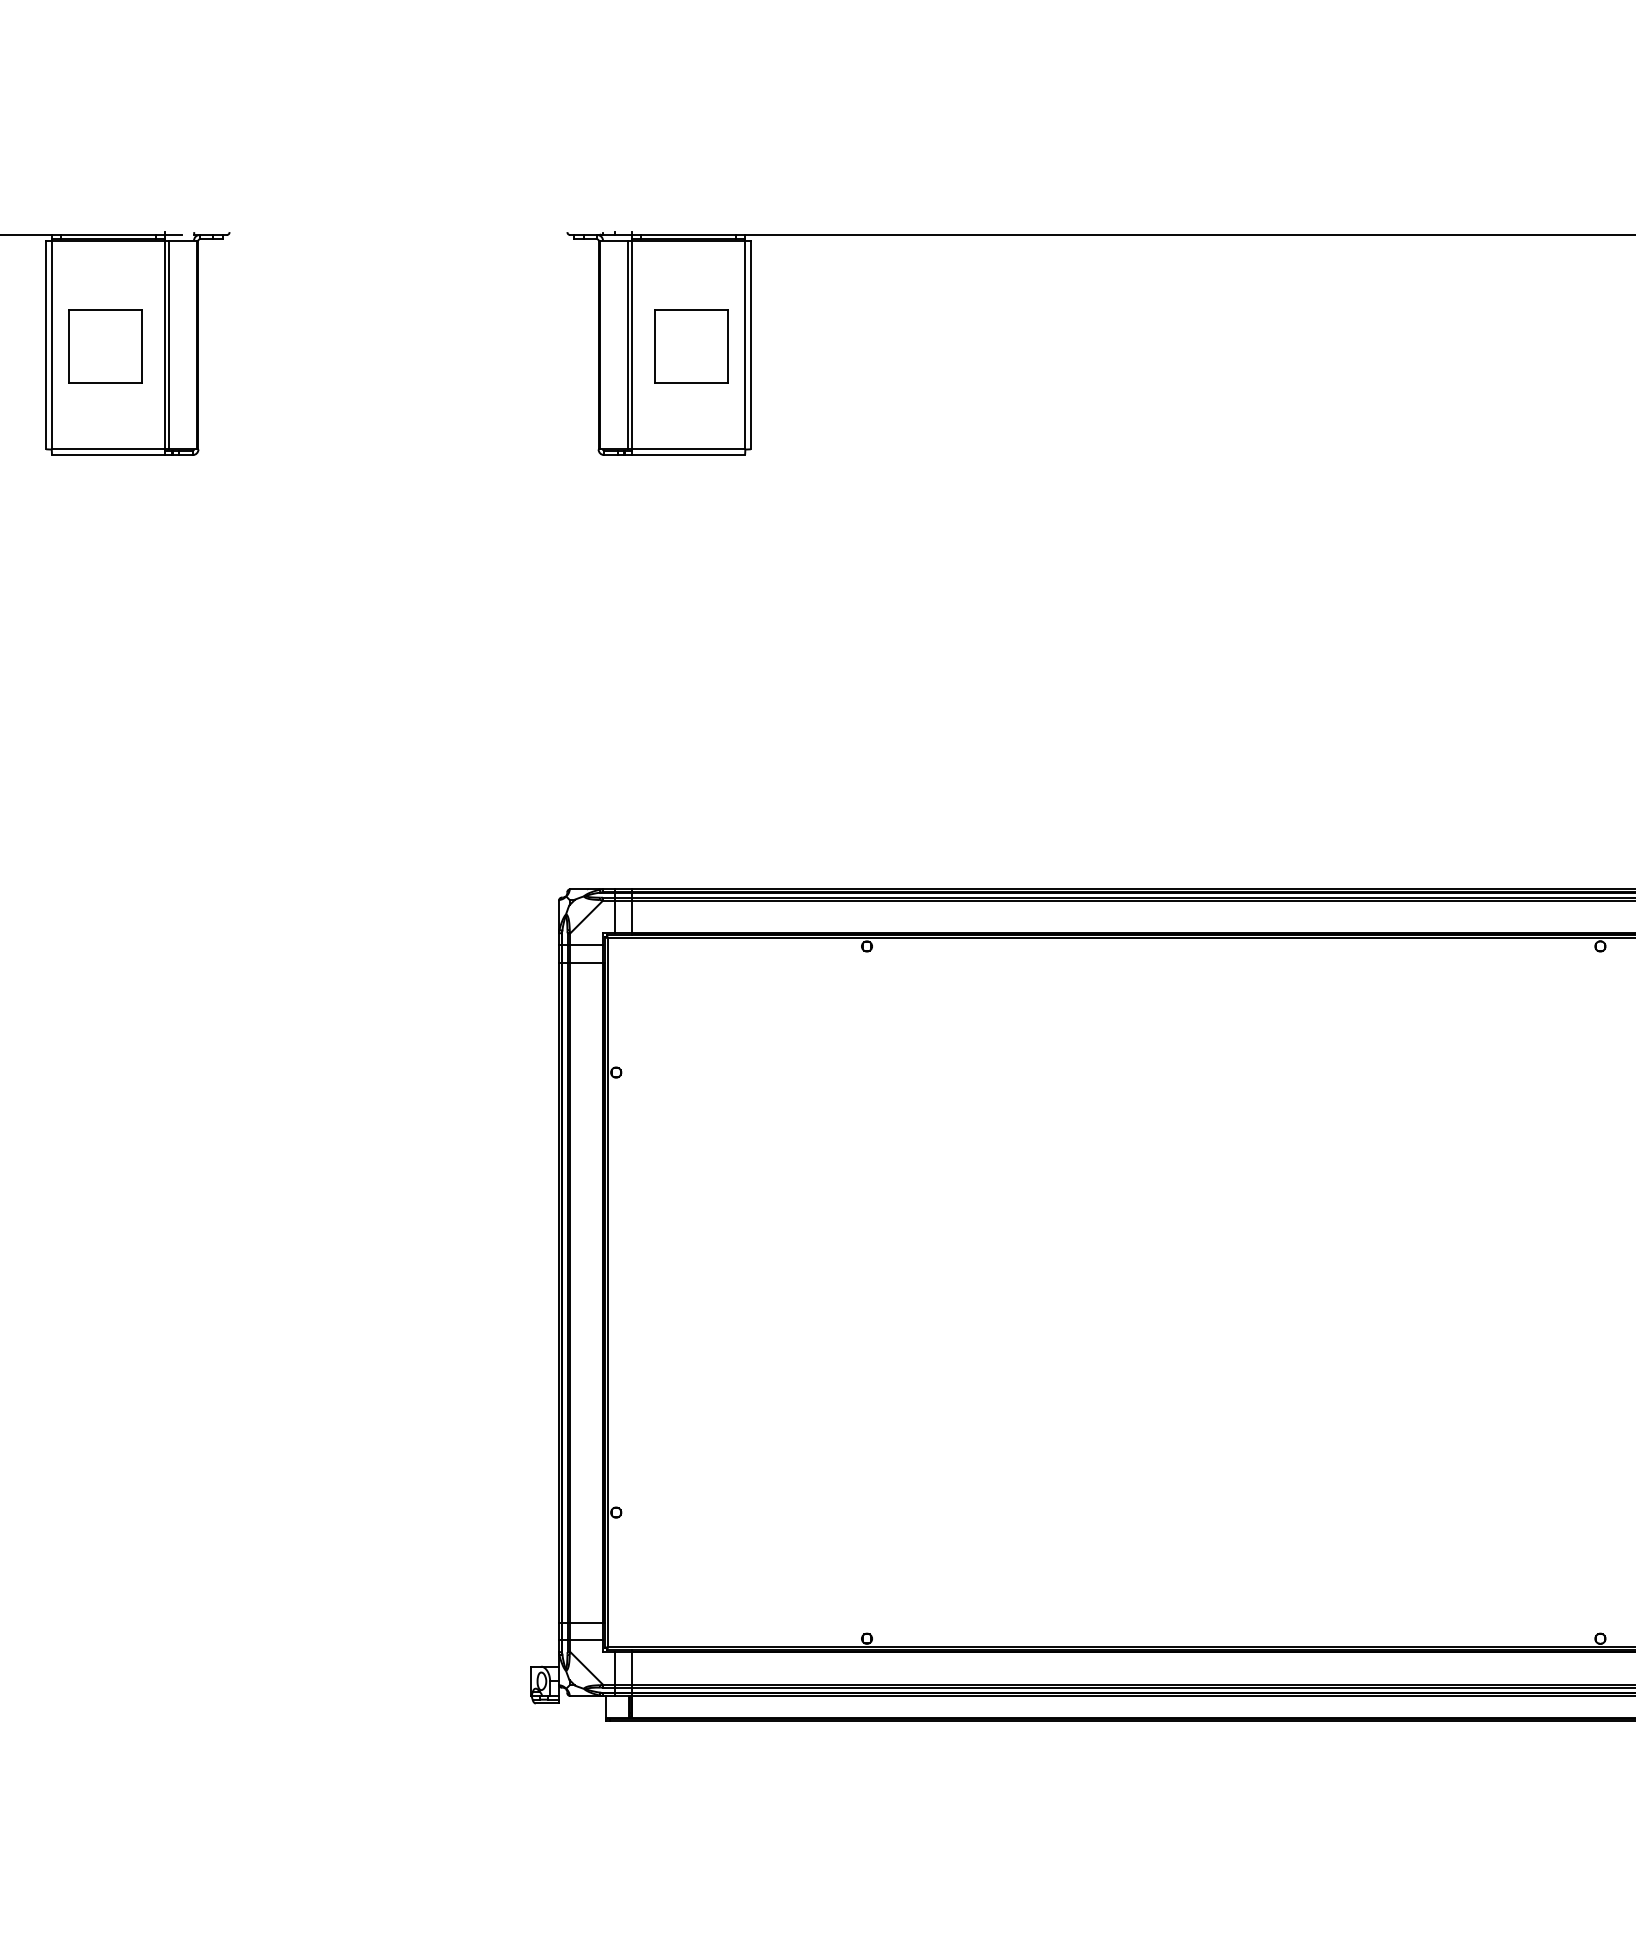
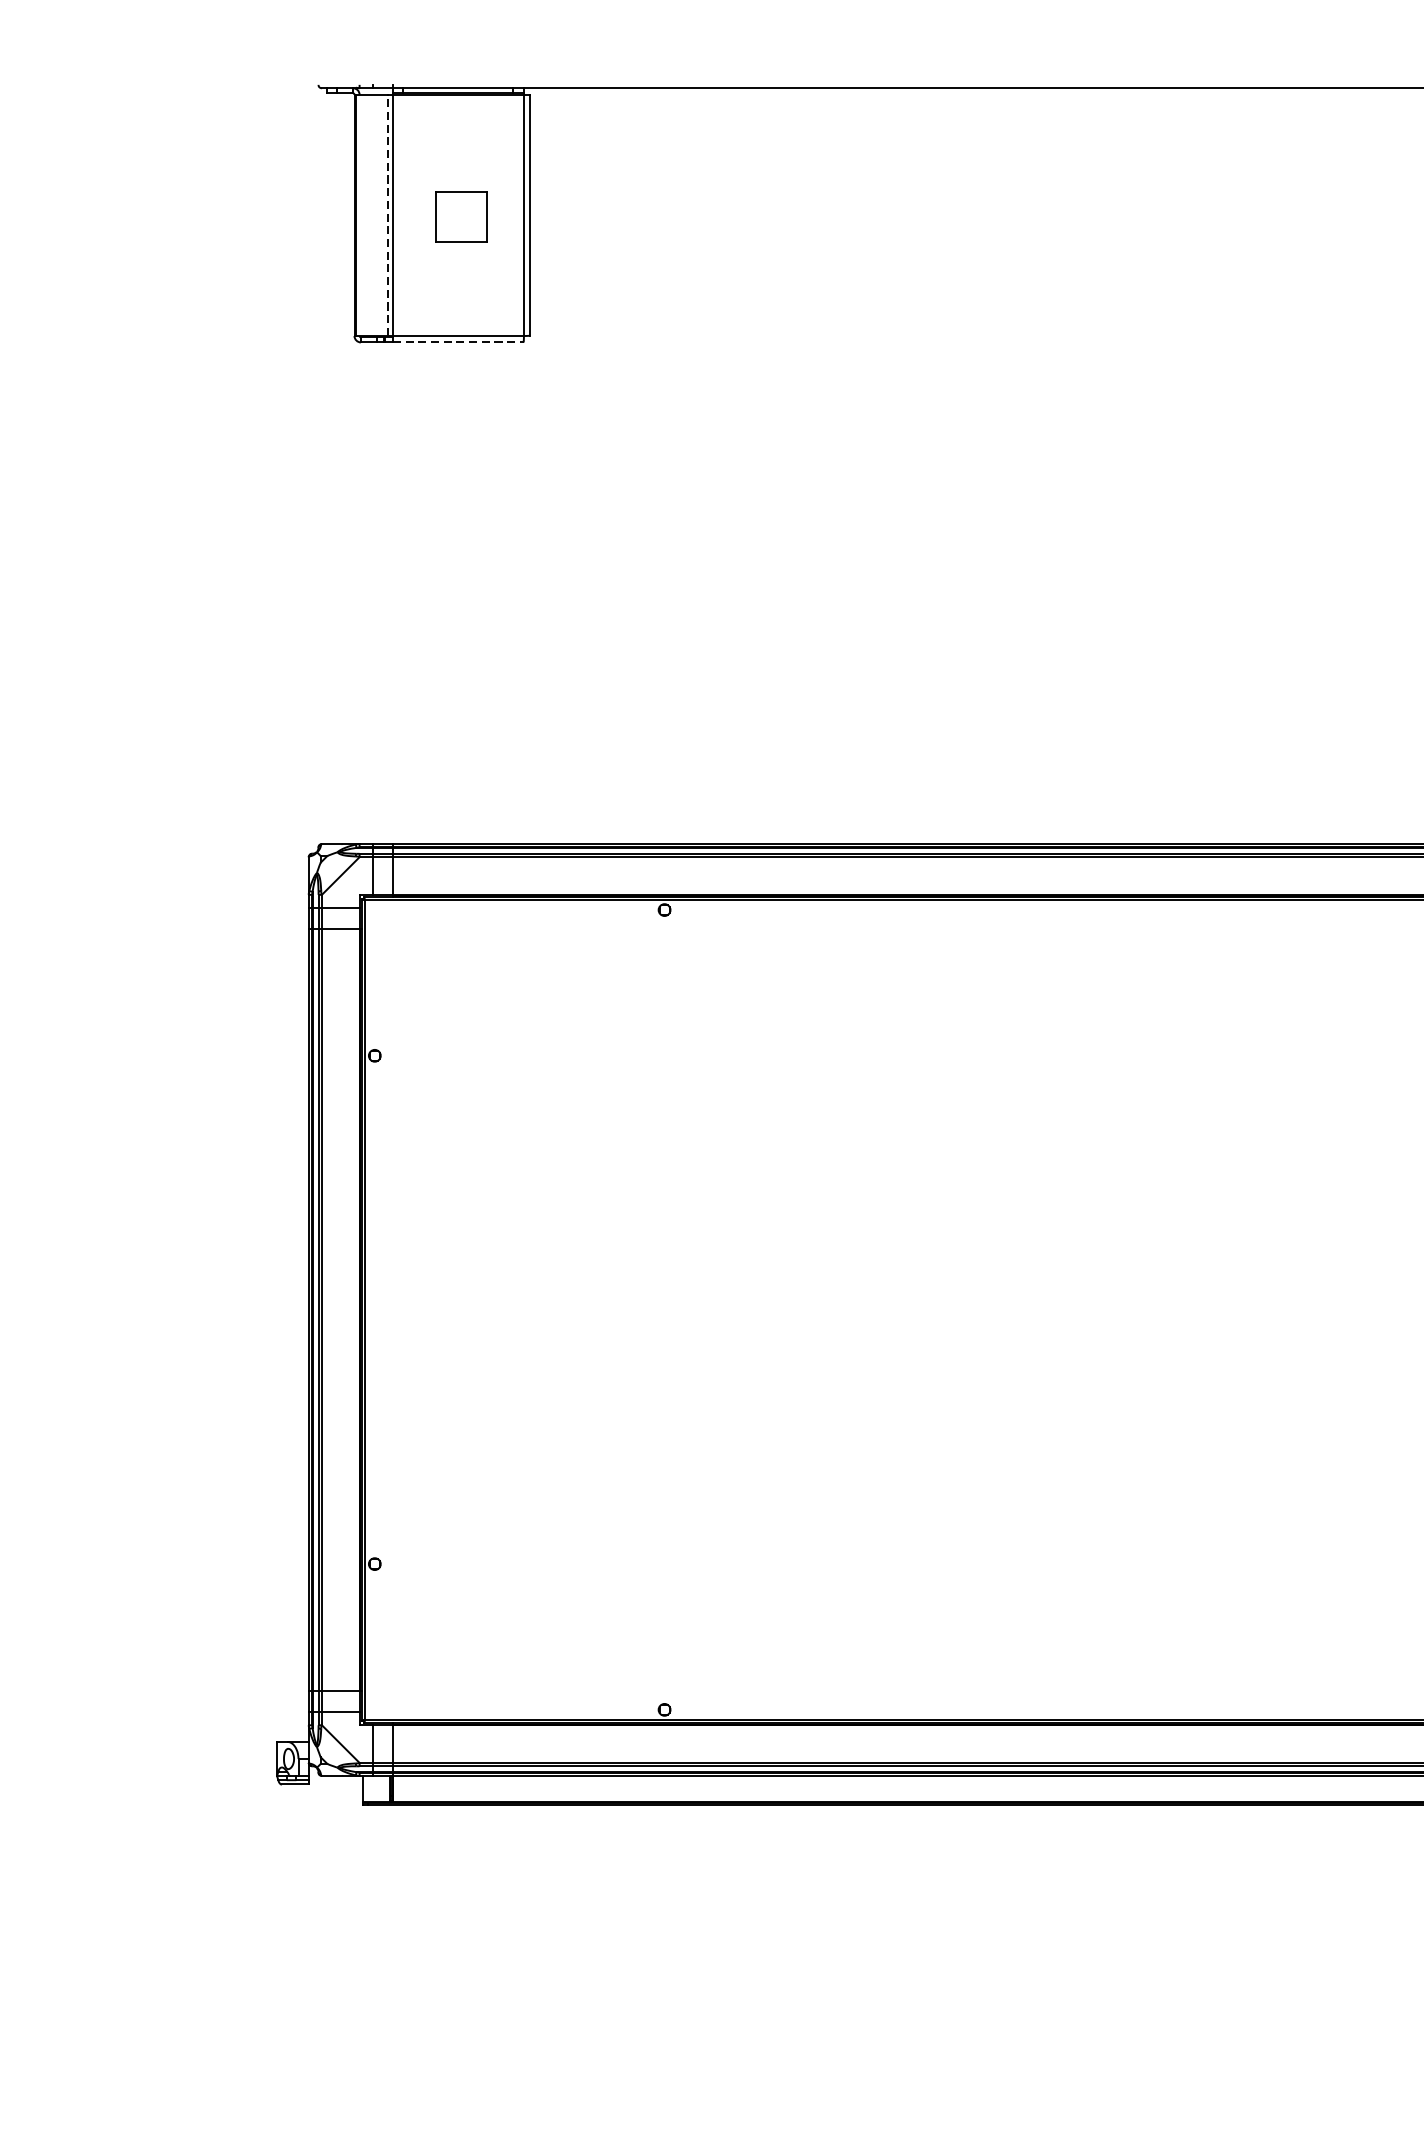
line: (627, 344) -> (387, 214), solid -> dashed
part: (691, 346) -> (461, 217), size x0.6
line: (688, 455) -> (458, 342), solid -> dashed

